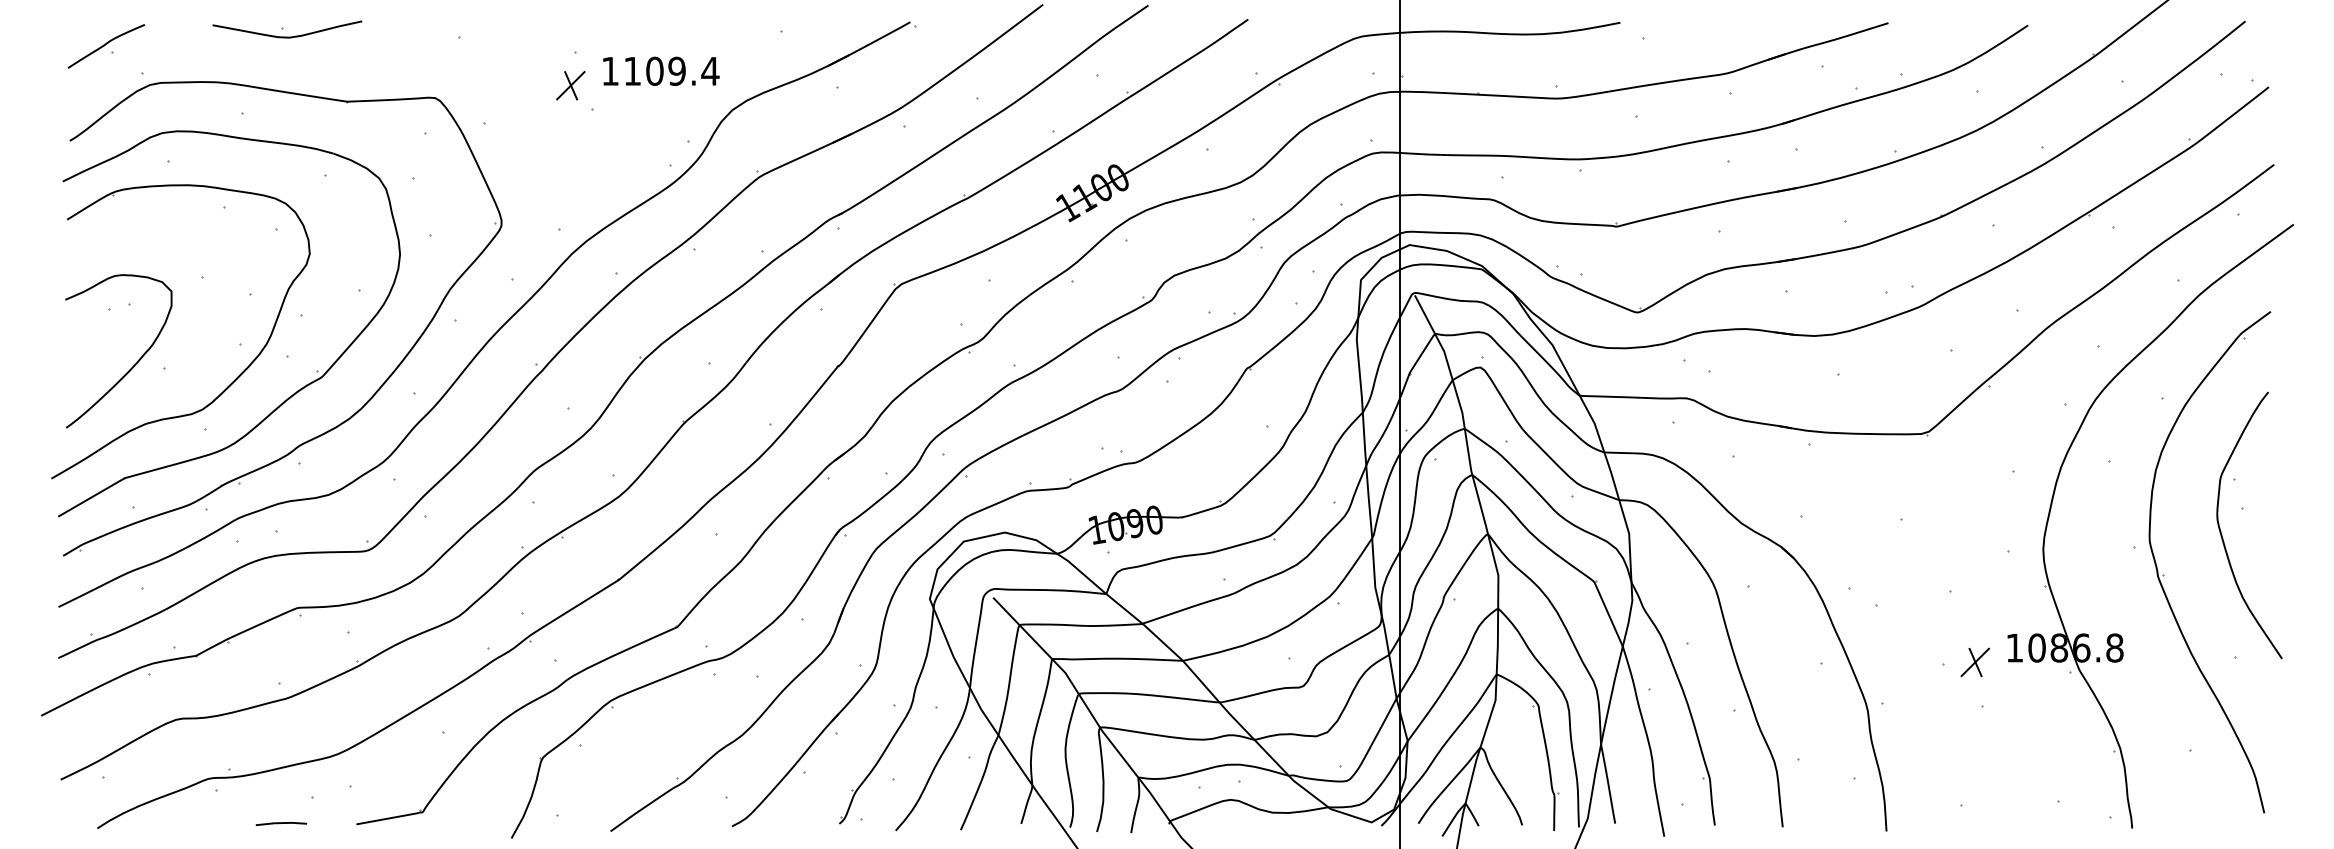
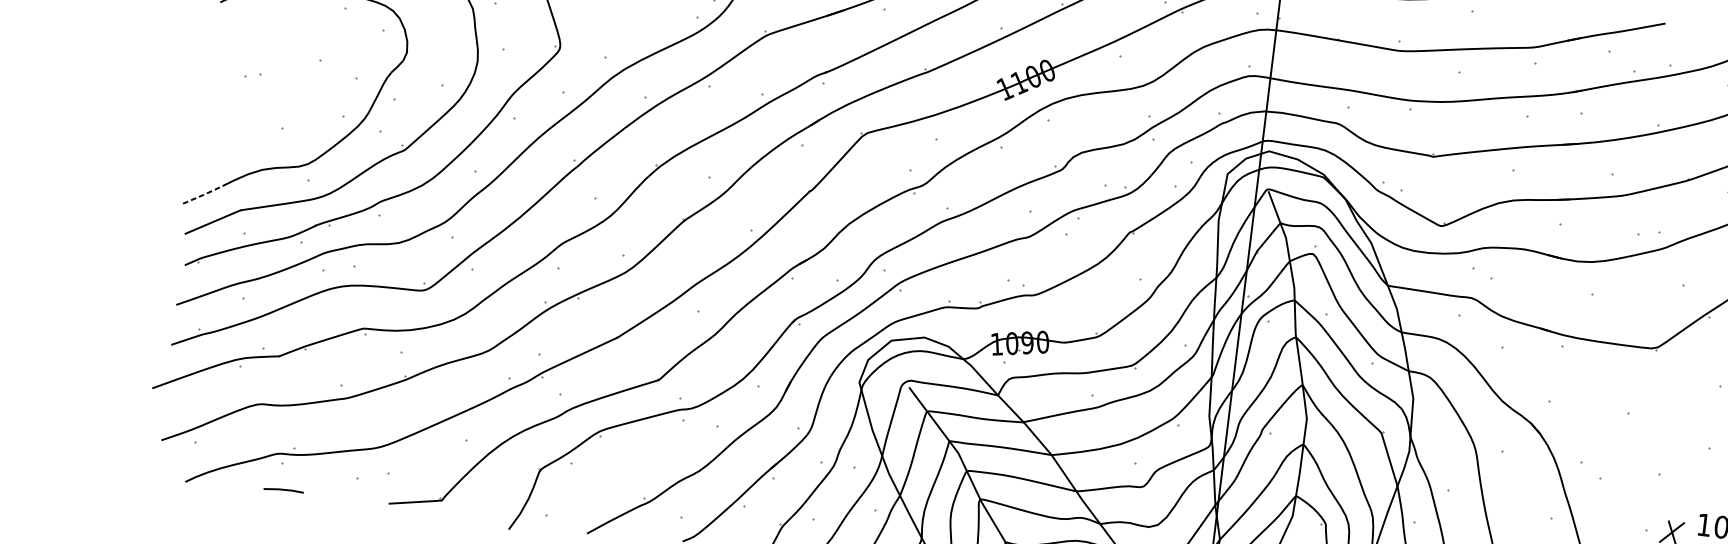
curve: (133, 365) -> (258, 122), removed
line: (75, 464) -> (203, 194), solid -> dashed
line: (280, 823) -> (283, 490), moved

